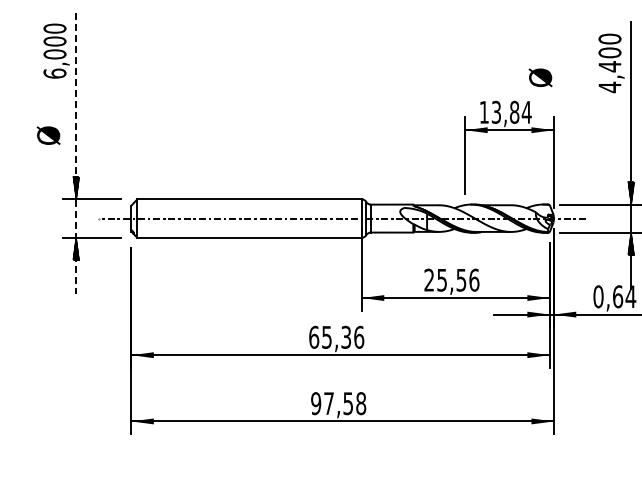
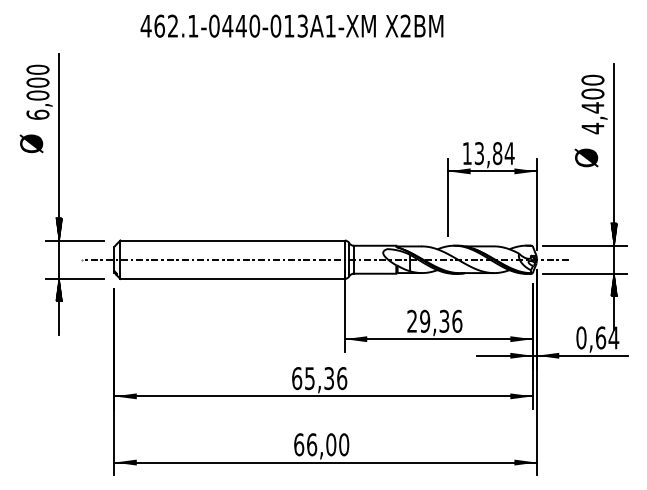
text: (540, 77) -> (586, 157), moved
text: (48, 135) -> (31, 143), moved
line: (76, 154) -> (59, 195), dashed -> solid
text: (451, 279) -> (434, 320), 25,56 -> 29,36
text: (338, 403) -> (321, 444), 97,58 -> 66,00

